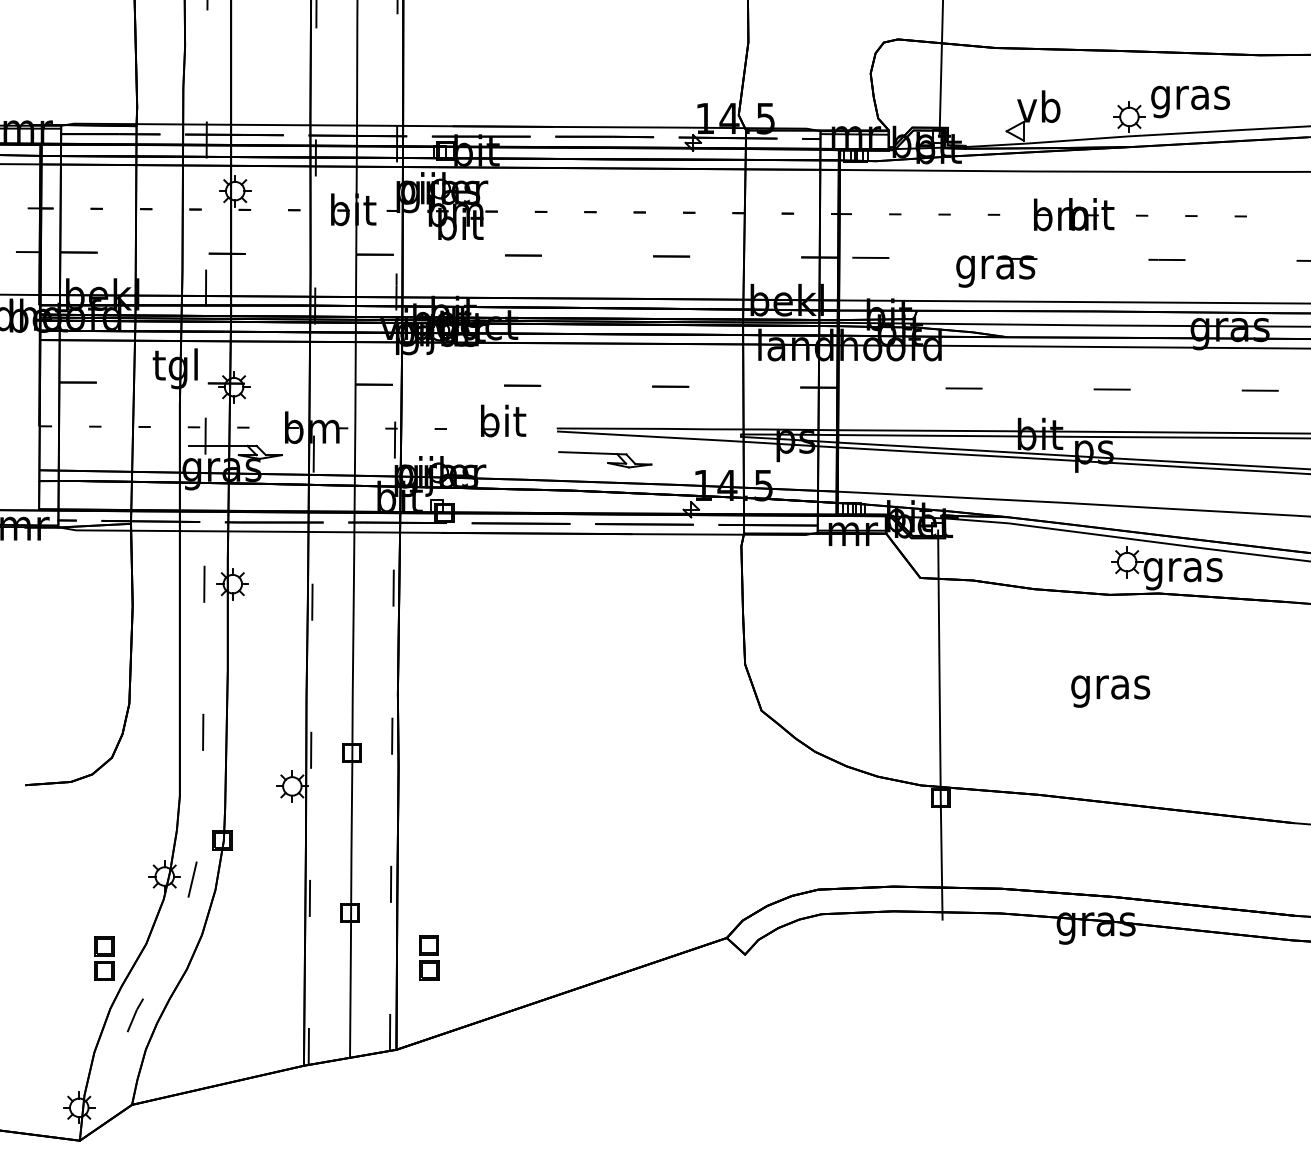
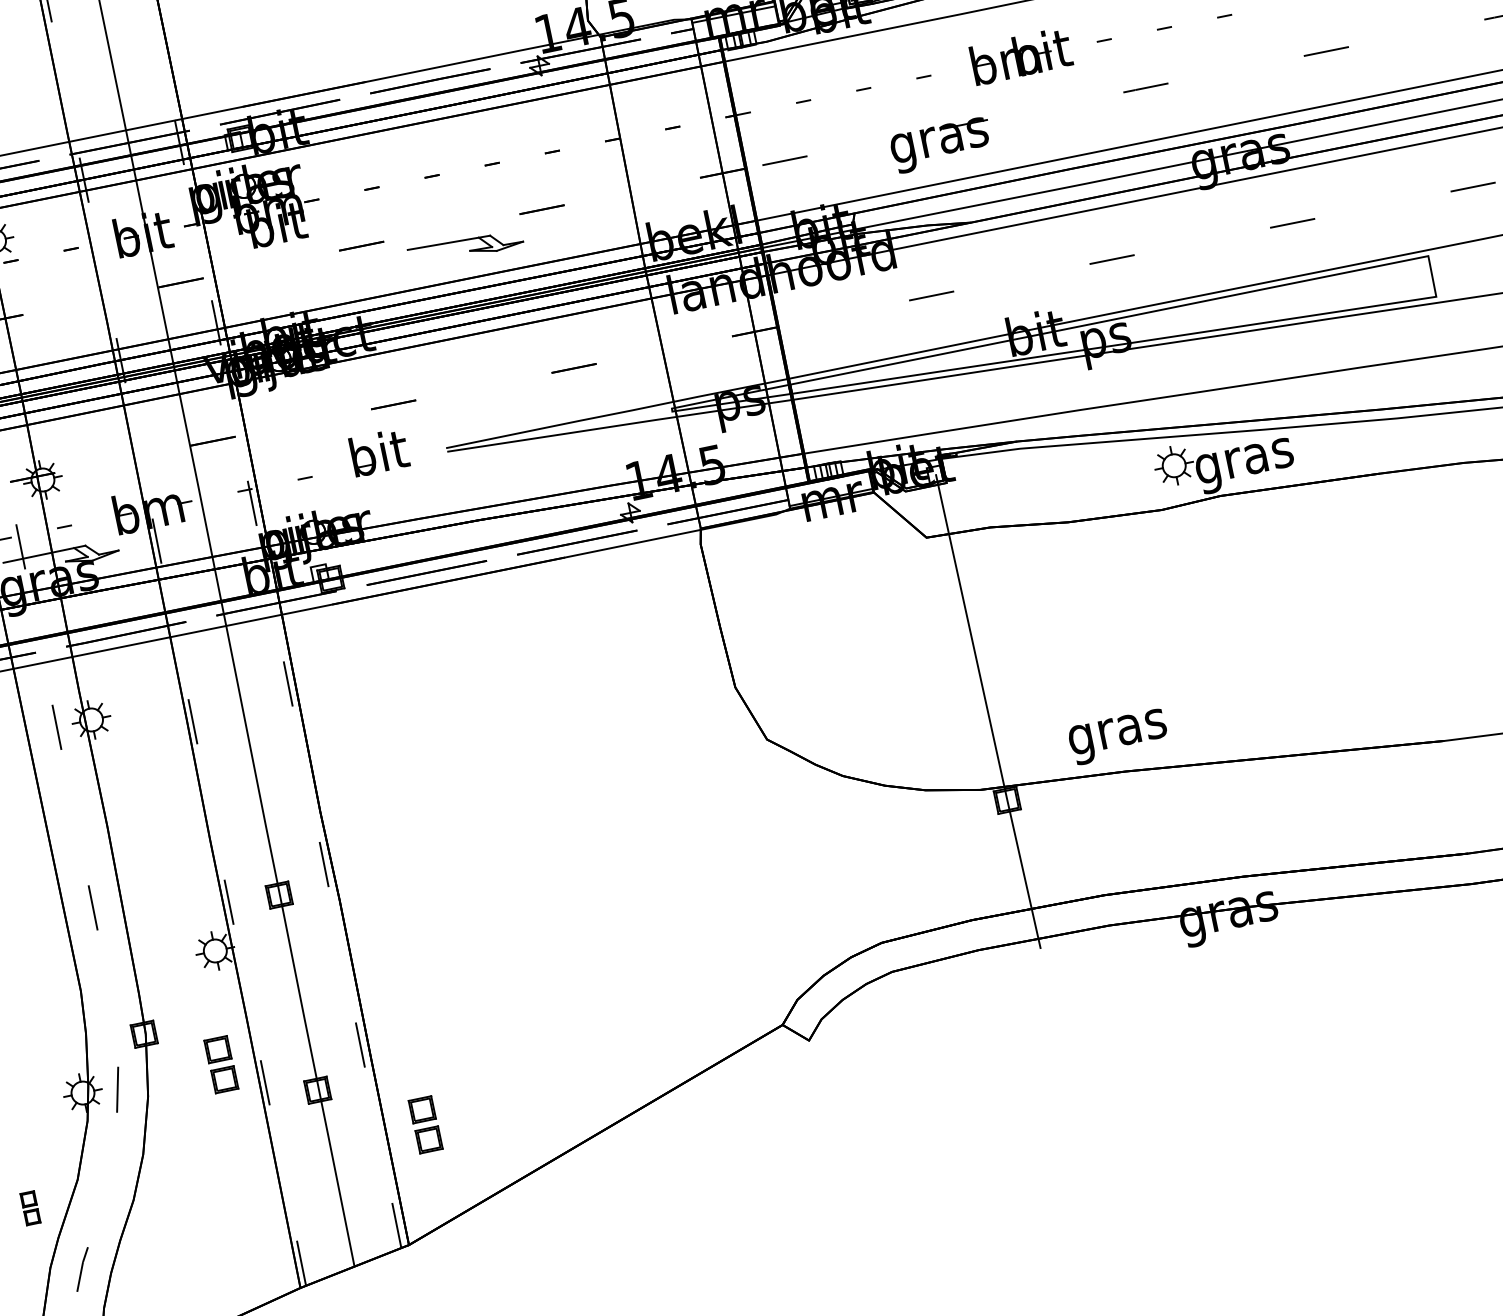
part: (605, 459) -> (466, 247), moved
text: (1110, 691) -> (1118, 737), moved
part: (278, 876) -> (221, 1064), added
part: (104, 958) -> (30, 1208), size x0.6

